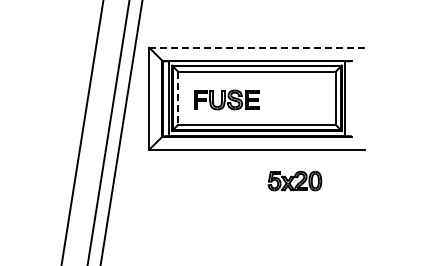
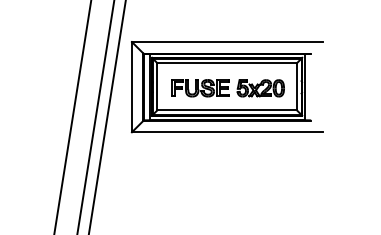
line: (257, 47) -> (227, 41), dashed -> solid
line: (178, 98) -> (157, 86), dashed -> solid
part: (294, 180) -> (260, 87), moved

